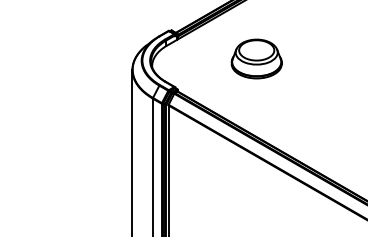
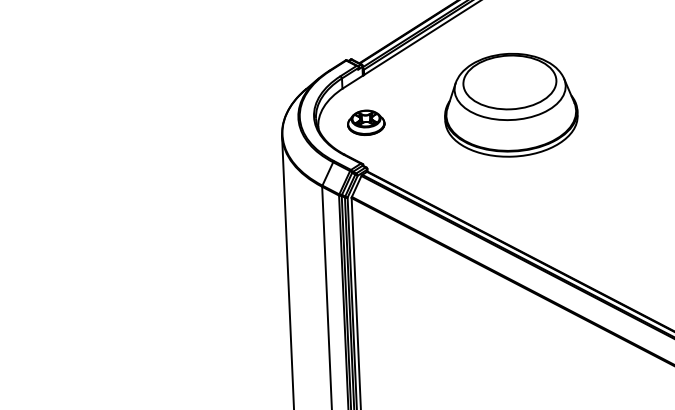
part: (256, 58) -> (510, 104), size x1.43
part: (177, 64) -> (364, 121), added

